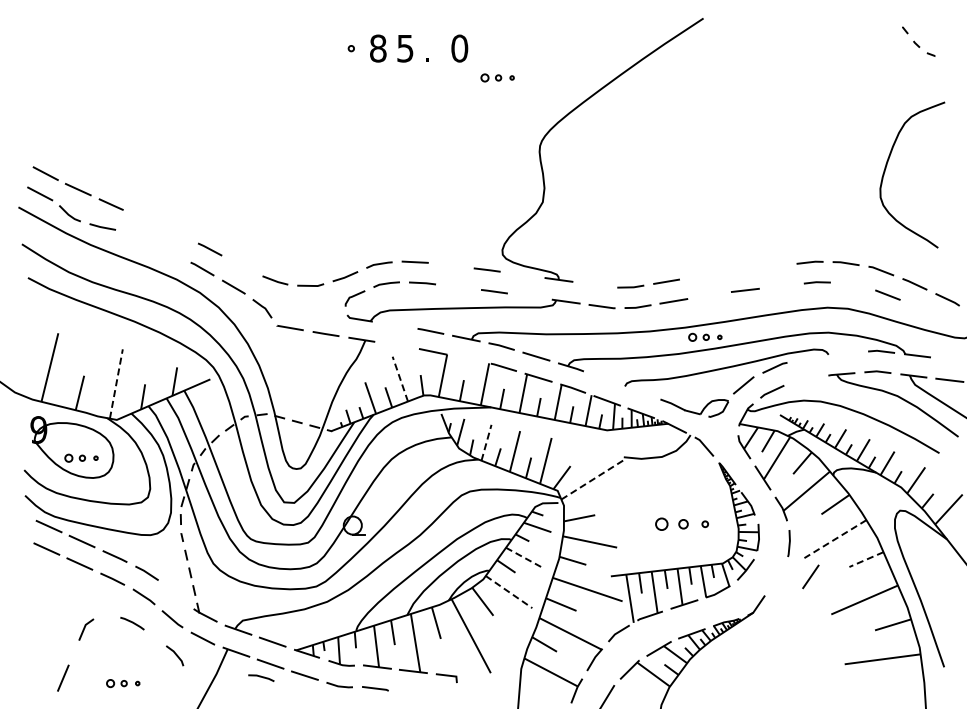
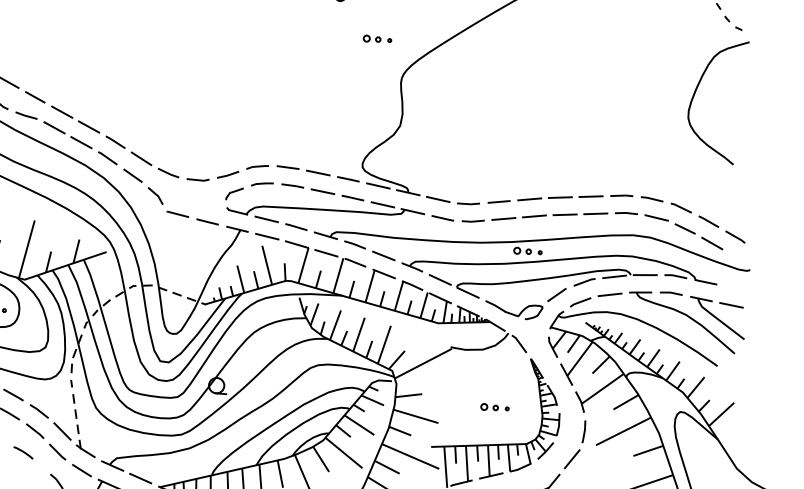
part: (497, 77) -> (377, 39), moved
curve: (887, 165) -> (696, 91), moved
line: (143, 218) -> (61, 111), added
line: (176, 233) -> (88, 126), added
line: (136, 238) -> (54, 127), added
line: (169, 252) -> (81, 141), added
line: (450, 265) -> (317, 172), added
line: (242, 266) -> (141, 158), added
line: (773, 266) -> (590, 196), added
line: (737, 270) -> (559, 197), added
line: (522, 274) -> (377, 185), added
line: (701, 275) -> (529, 199), added
line: (594, 284) -> (438, 199), added
line: (852, 284) -> (656, 217), added
line: (780, 285) -> (595, 213), added
line: (458, 286) -> (322, 191), added
line: (709, 295) -> (534, 216), added
line: (529, 296) -> (382, 204), added
line: (920, 309) -> (711, 243), added
line: (394, 325) -> (266, 219), added
line: (397, 345) -> (267, 236), added
line: (845, 353) -> (645, 275), added
line: (468, 358) -> (326, 252), added
line: (809, 358) -> (614, 276), added
line: (604, 378) -> (439, 279), added
line: (400, 379) -> (267, 265), dashed -> solid
line: (805, 379) -> (609, 294), added
line: (116, 383) -> (27, 248), dashed -> solid
line: (638, 391) -> (467, 292), added
line: (486, 442) -> (335, 324), dashed -> solid
line: (593, 478) -> (423, 363), dashed -> solid
part: (681, 523) -> (494, 407), size x0.62
line: (835, 539) -> (623, 431), dashed -> solid
line: (524, 558) -> (359, 425), dashed -> solid
line: (866, 559) -> (648, 450), dashed -> solid
line: (810, 576) -> (571, 458), moved
line: (509, 592) -> (344, 453), dashed -> solid
line: (175, 594) -> (61, 431), added

